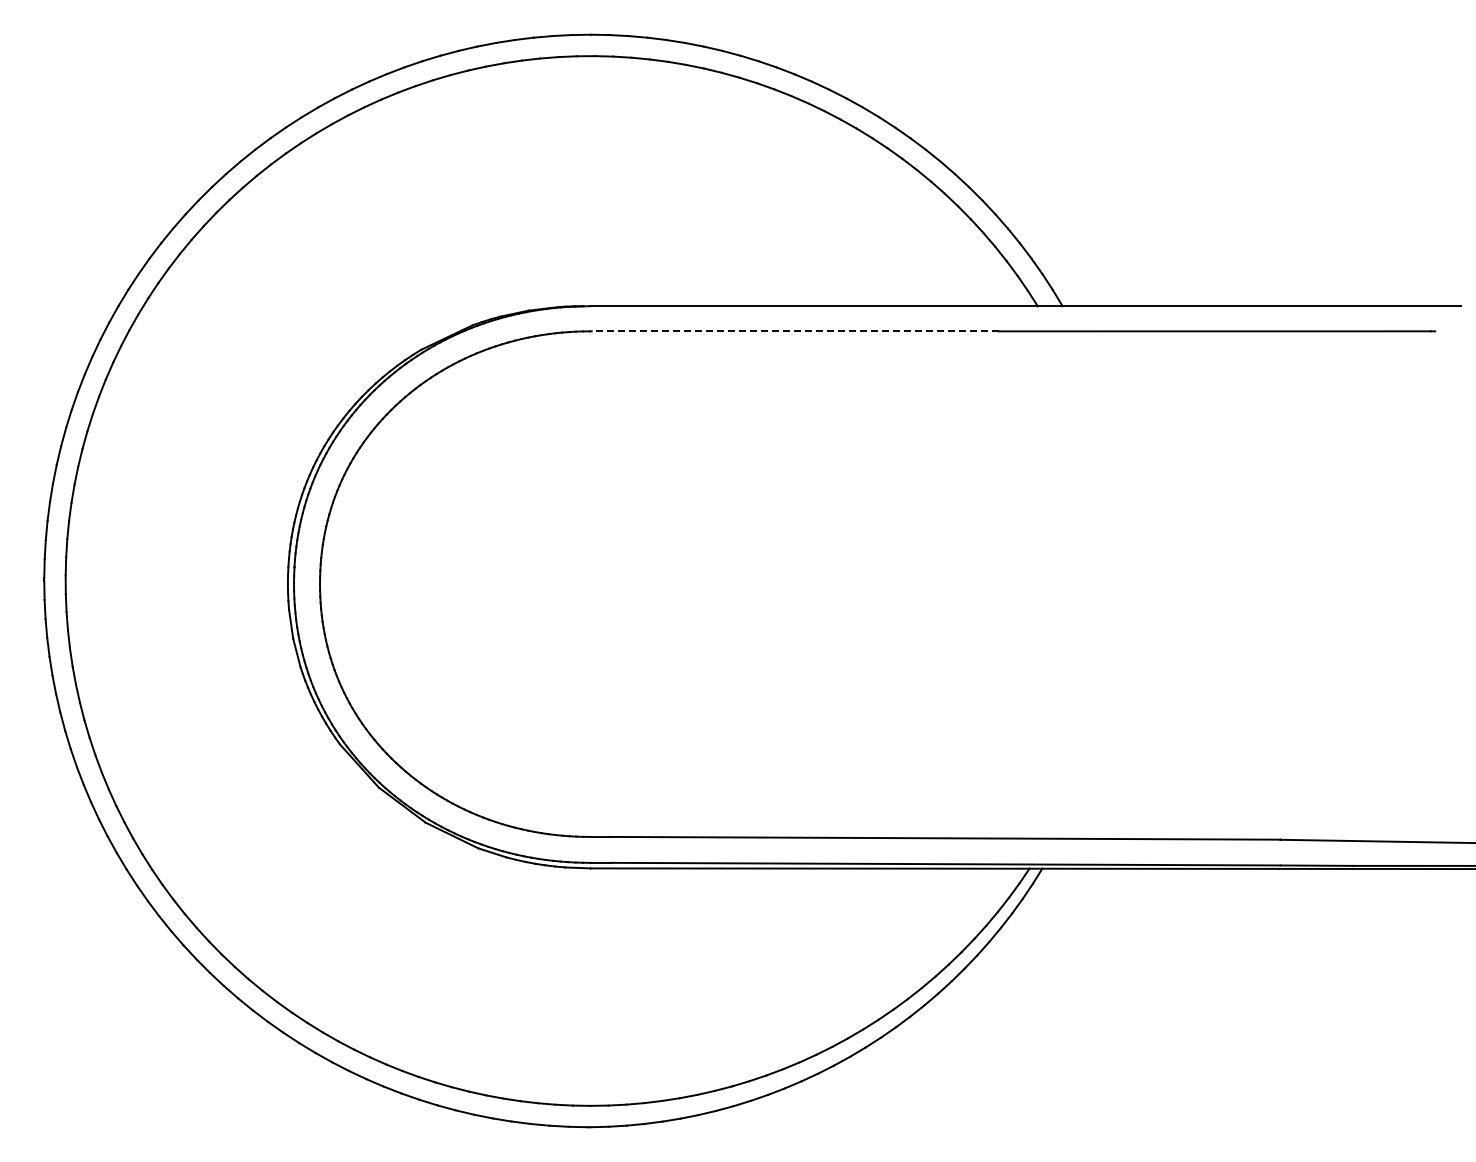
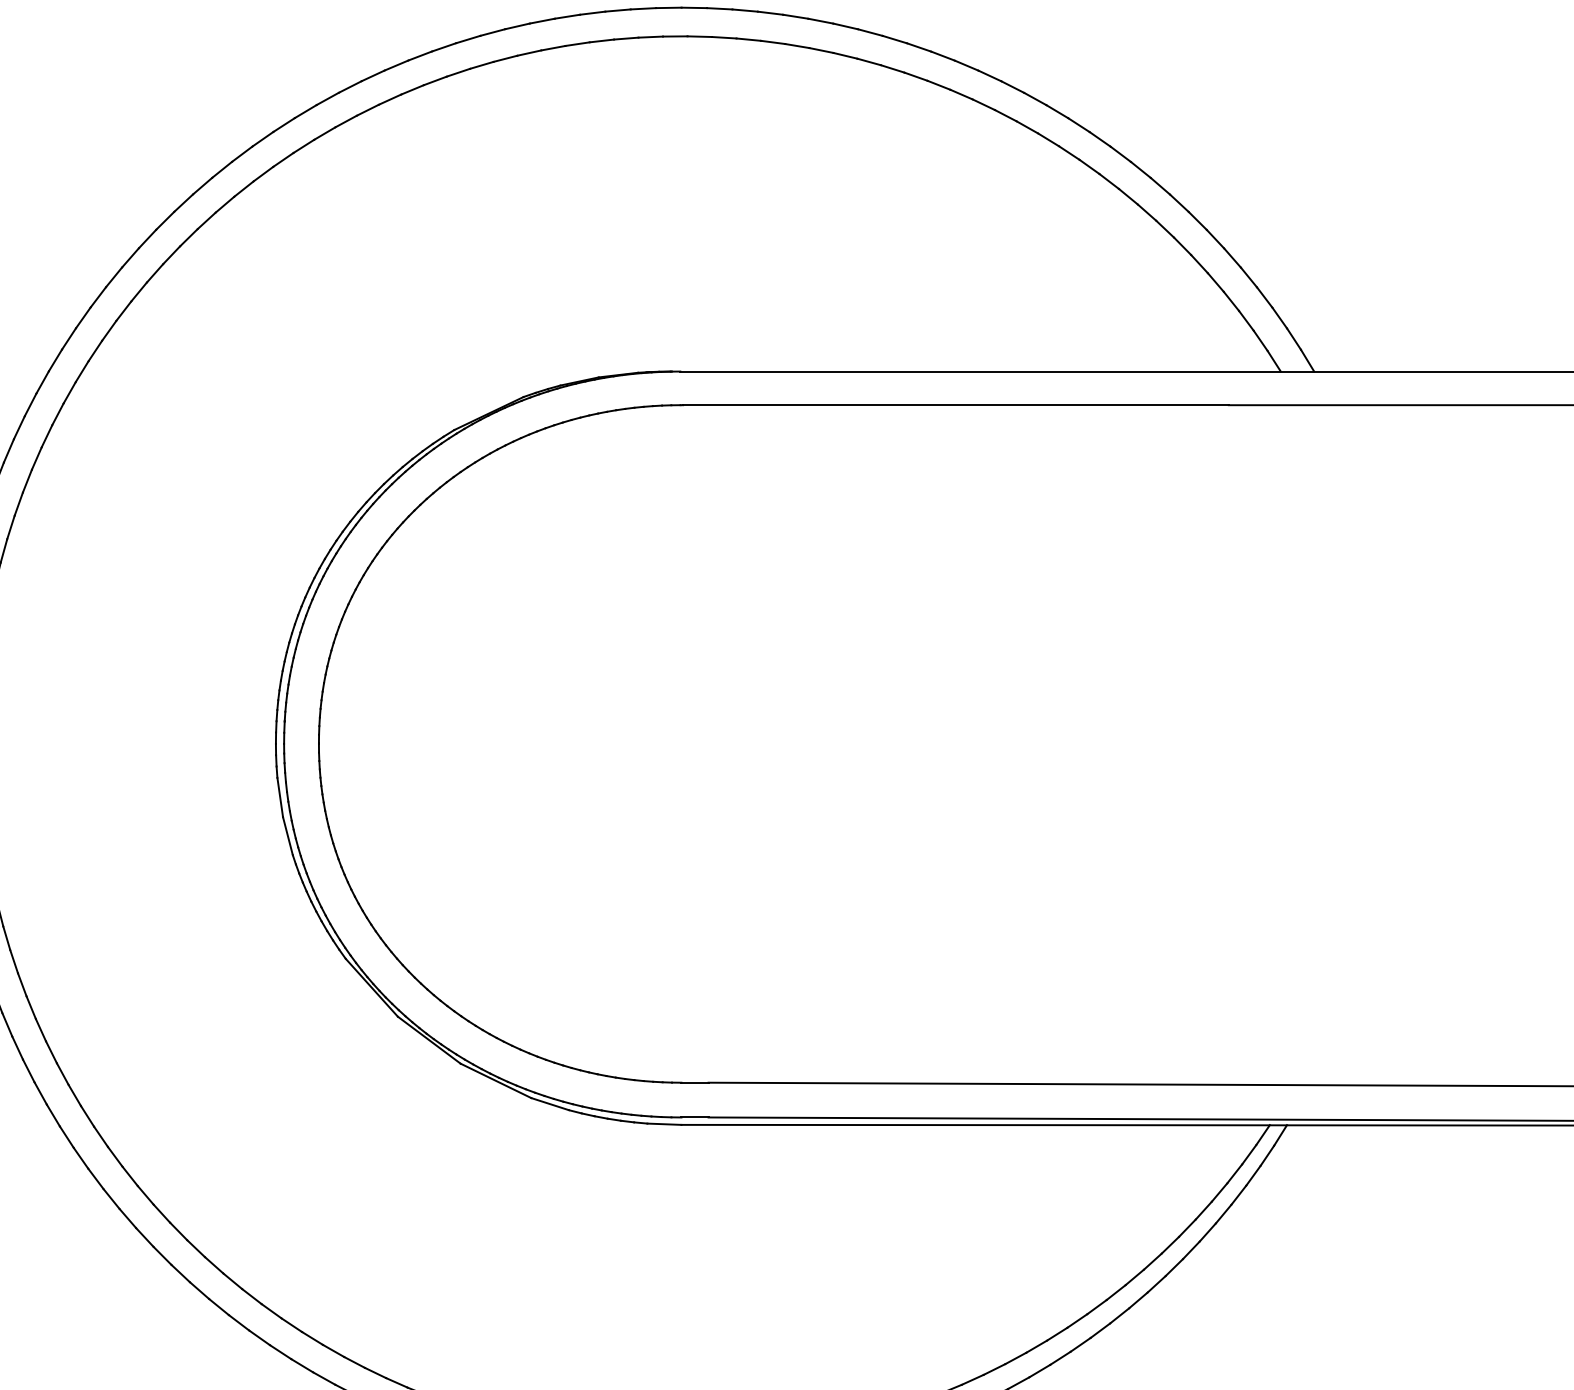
line: (795, 331) -> (956, 405), dashed -> solid

